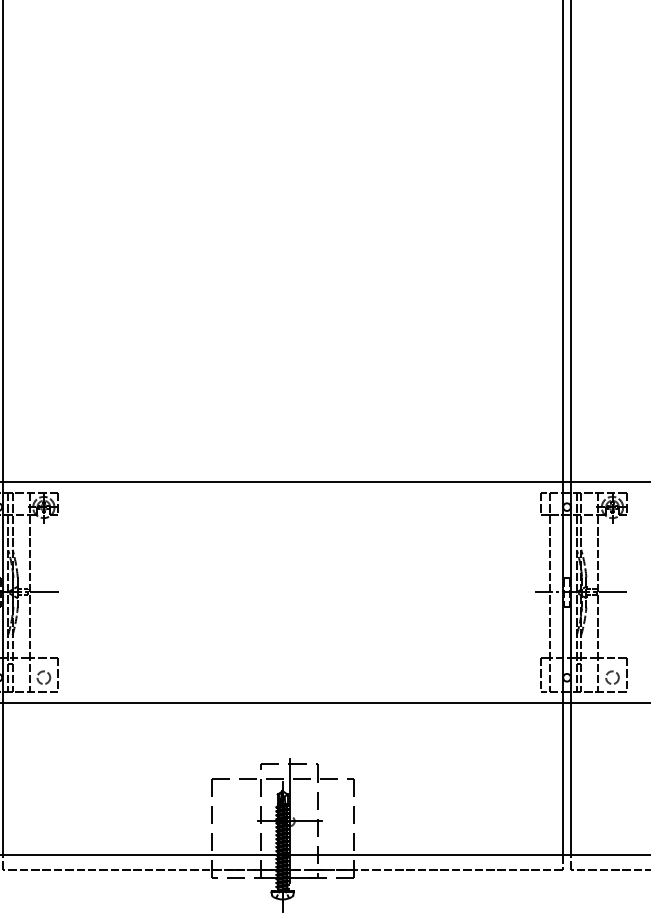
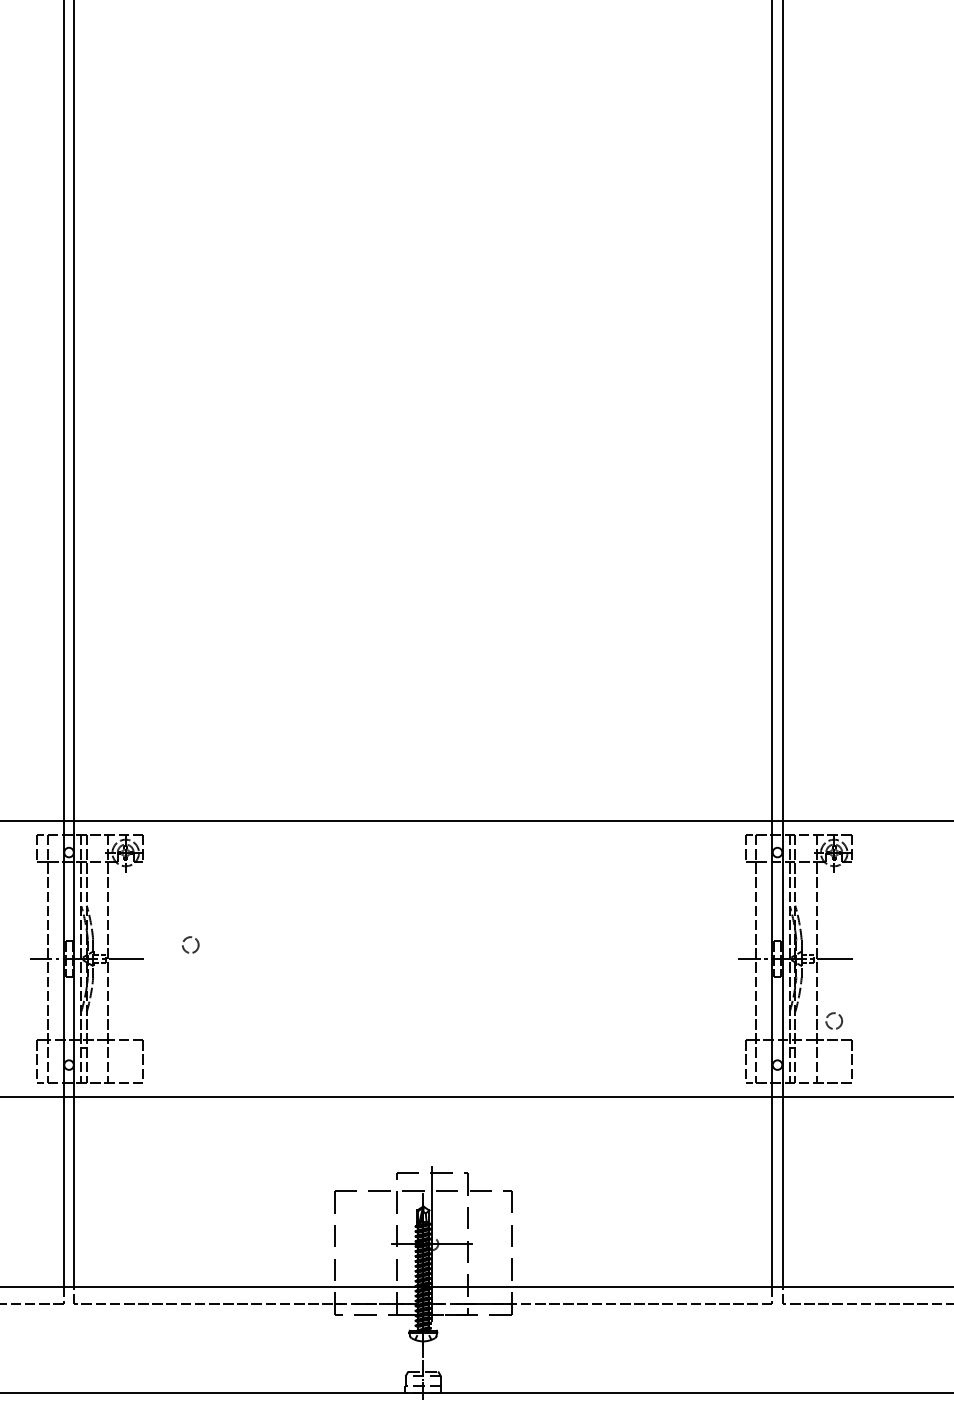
circle: (43, 677) -> (190, 944), moved
circle: (612, 677) -> (834, 1020), moved

